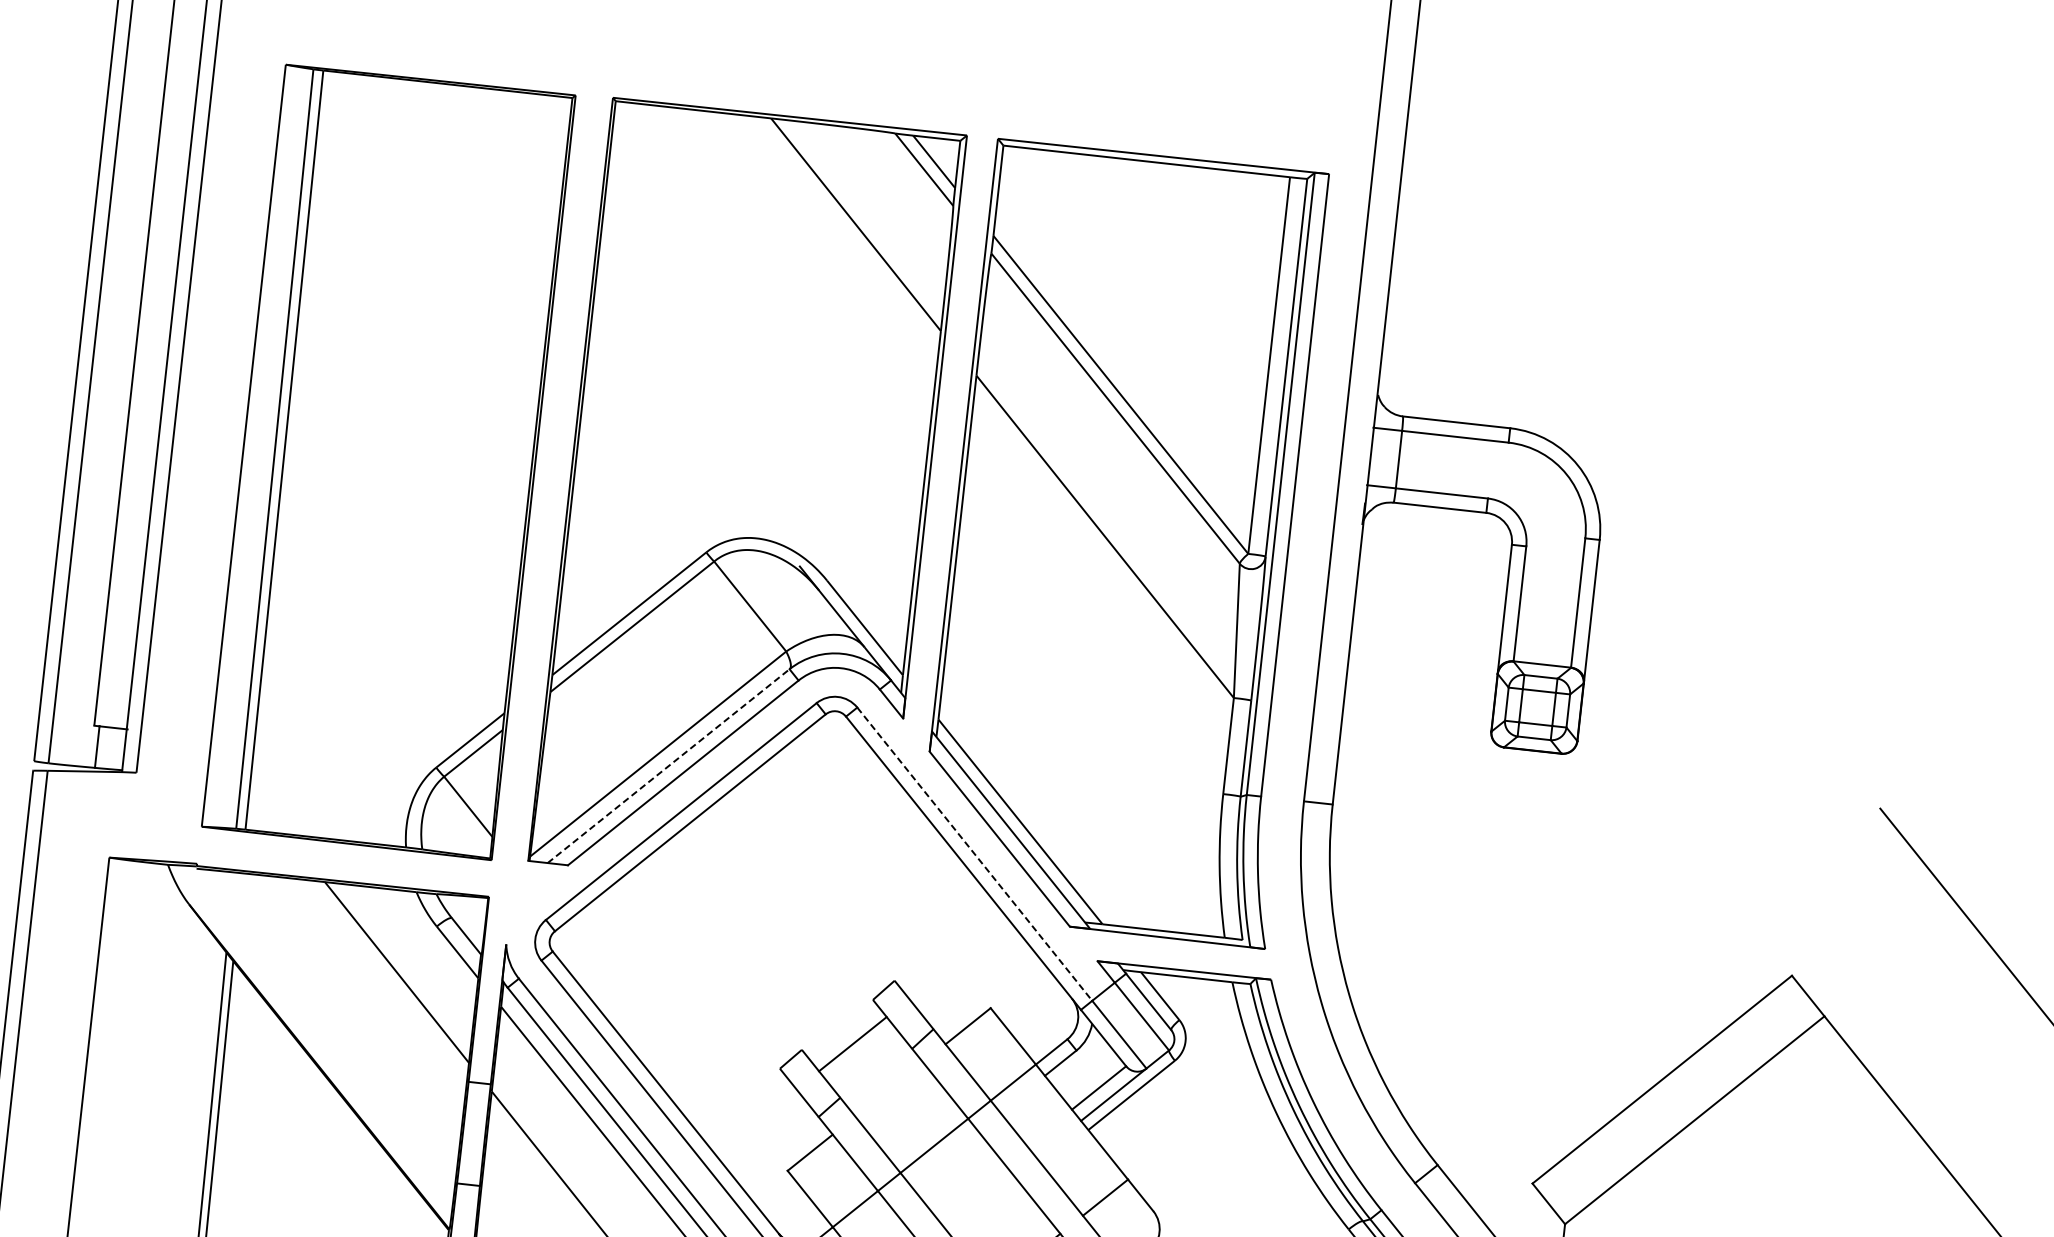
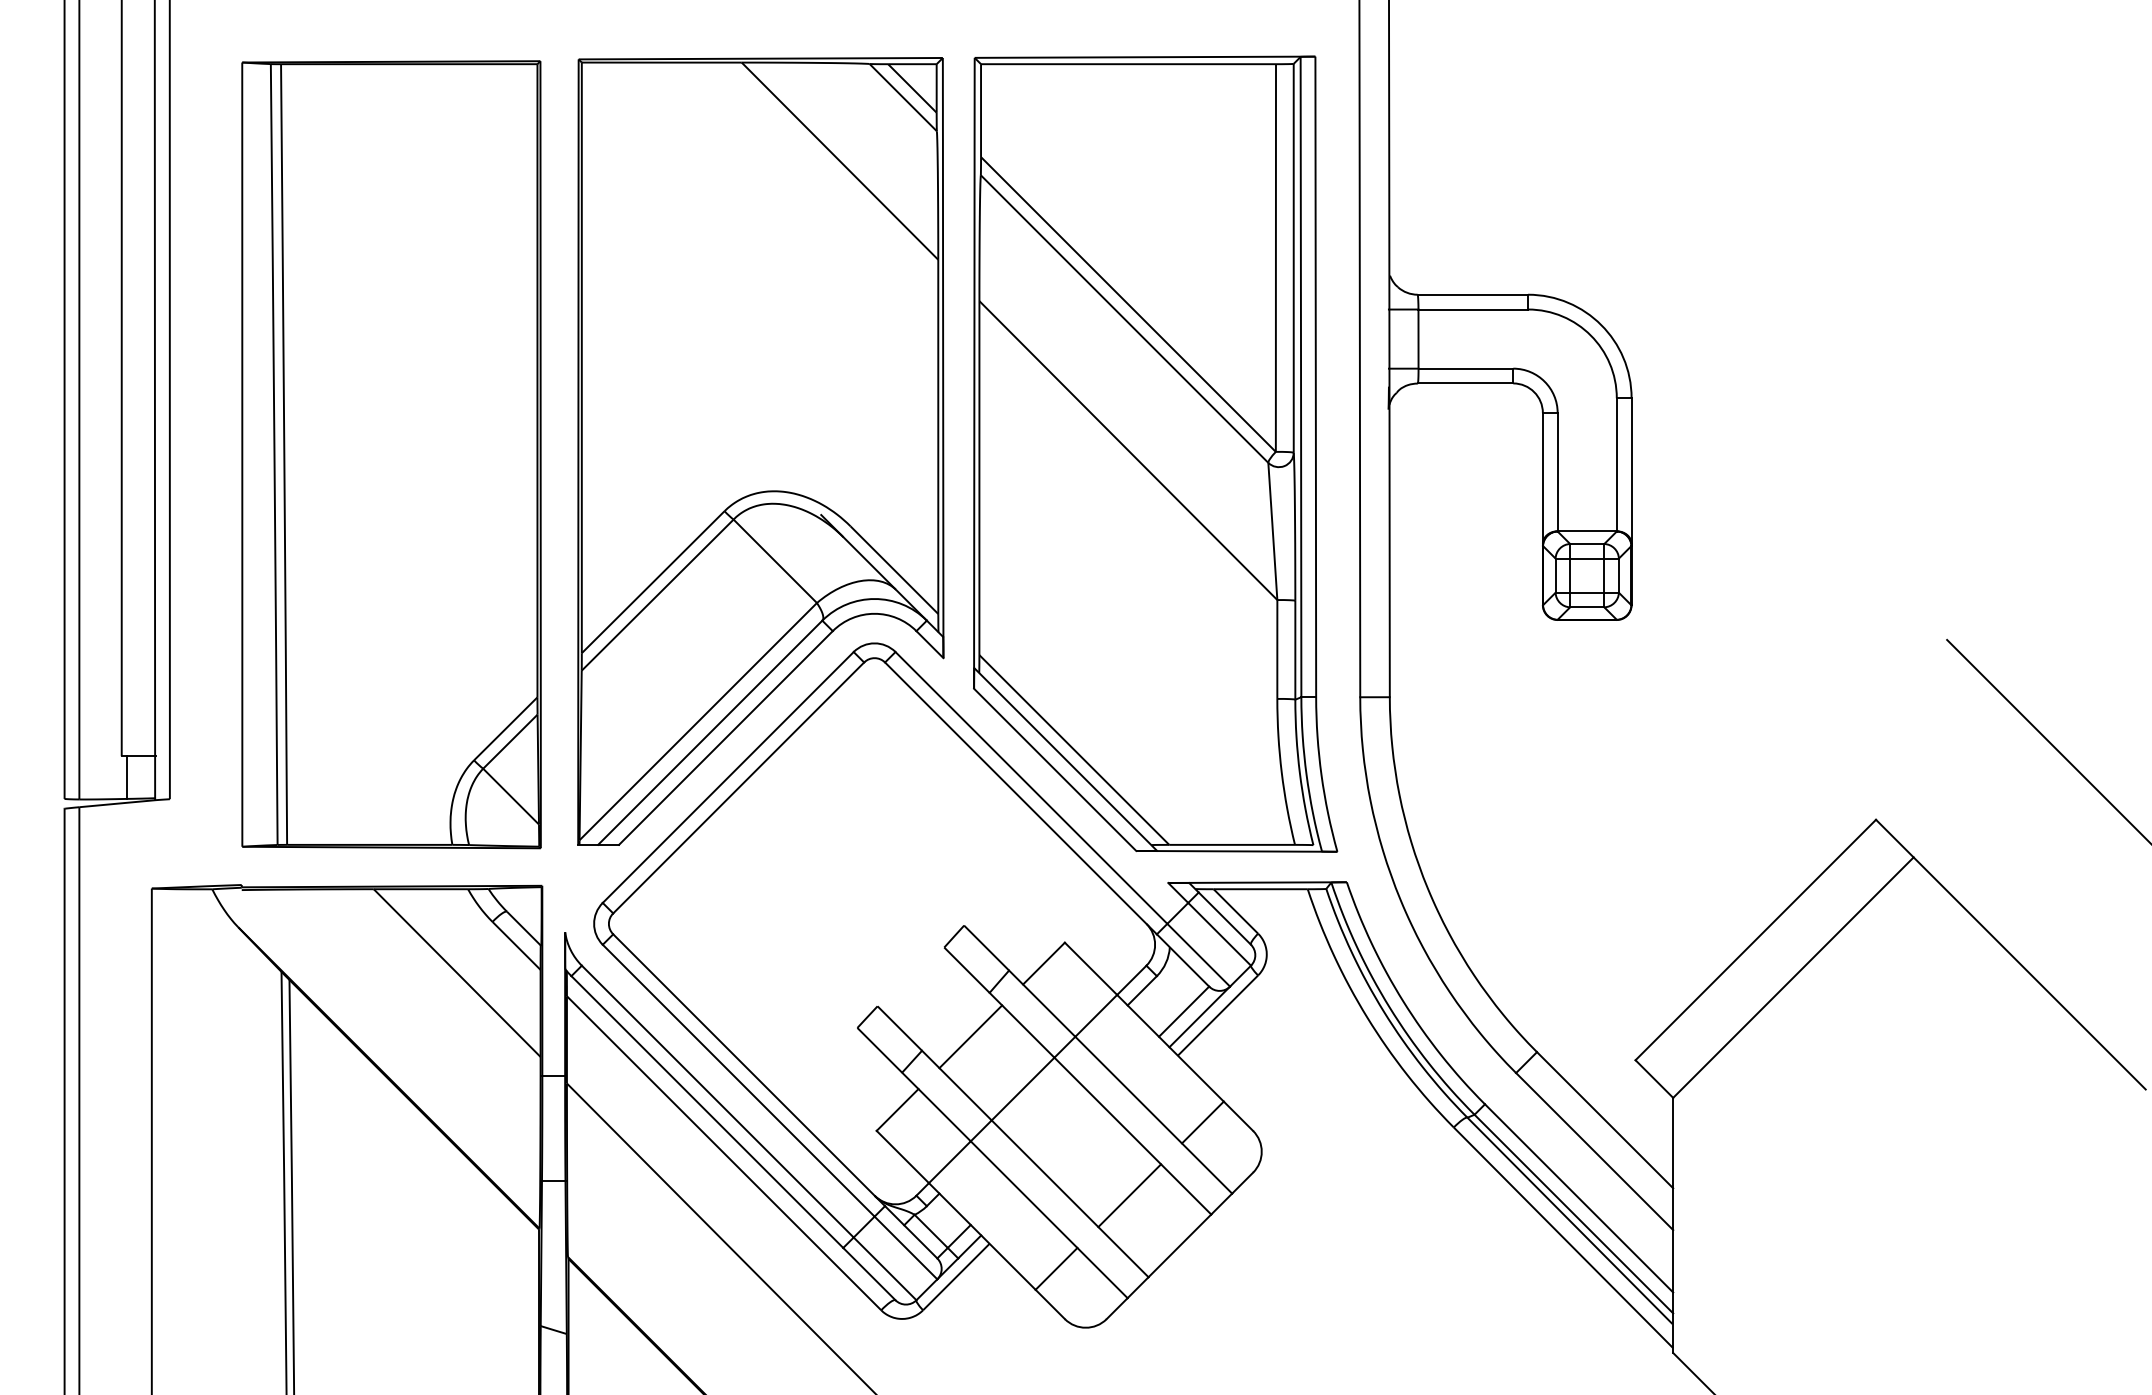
line: (668, 765) -> (710, 732), dashed -> solid
line: (974, 854) -> (1031, 788), dashed -> solid
line: (852, 1043) -> (970, 1036), moved

